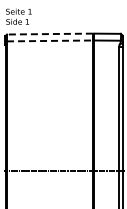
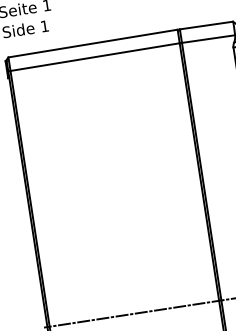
line: (49, 34) -> (92, 44), dashed -> solid
line: (49, 40) -> (94, 56), dashed -> solid

